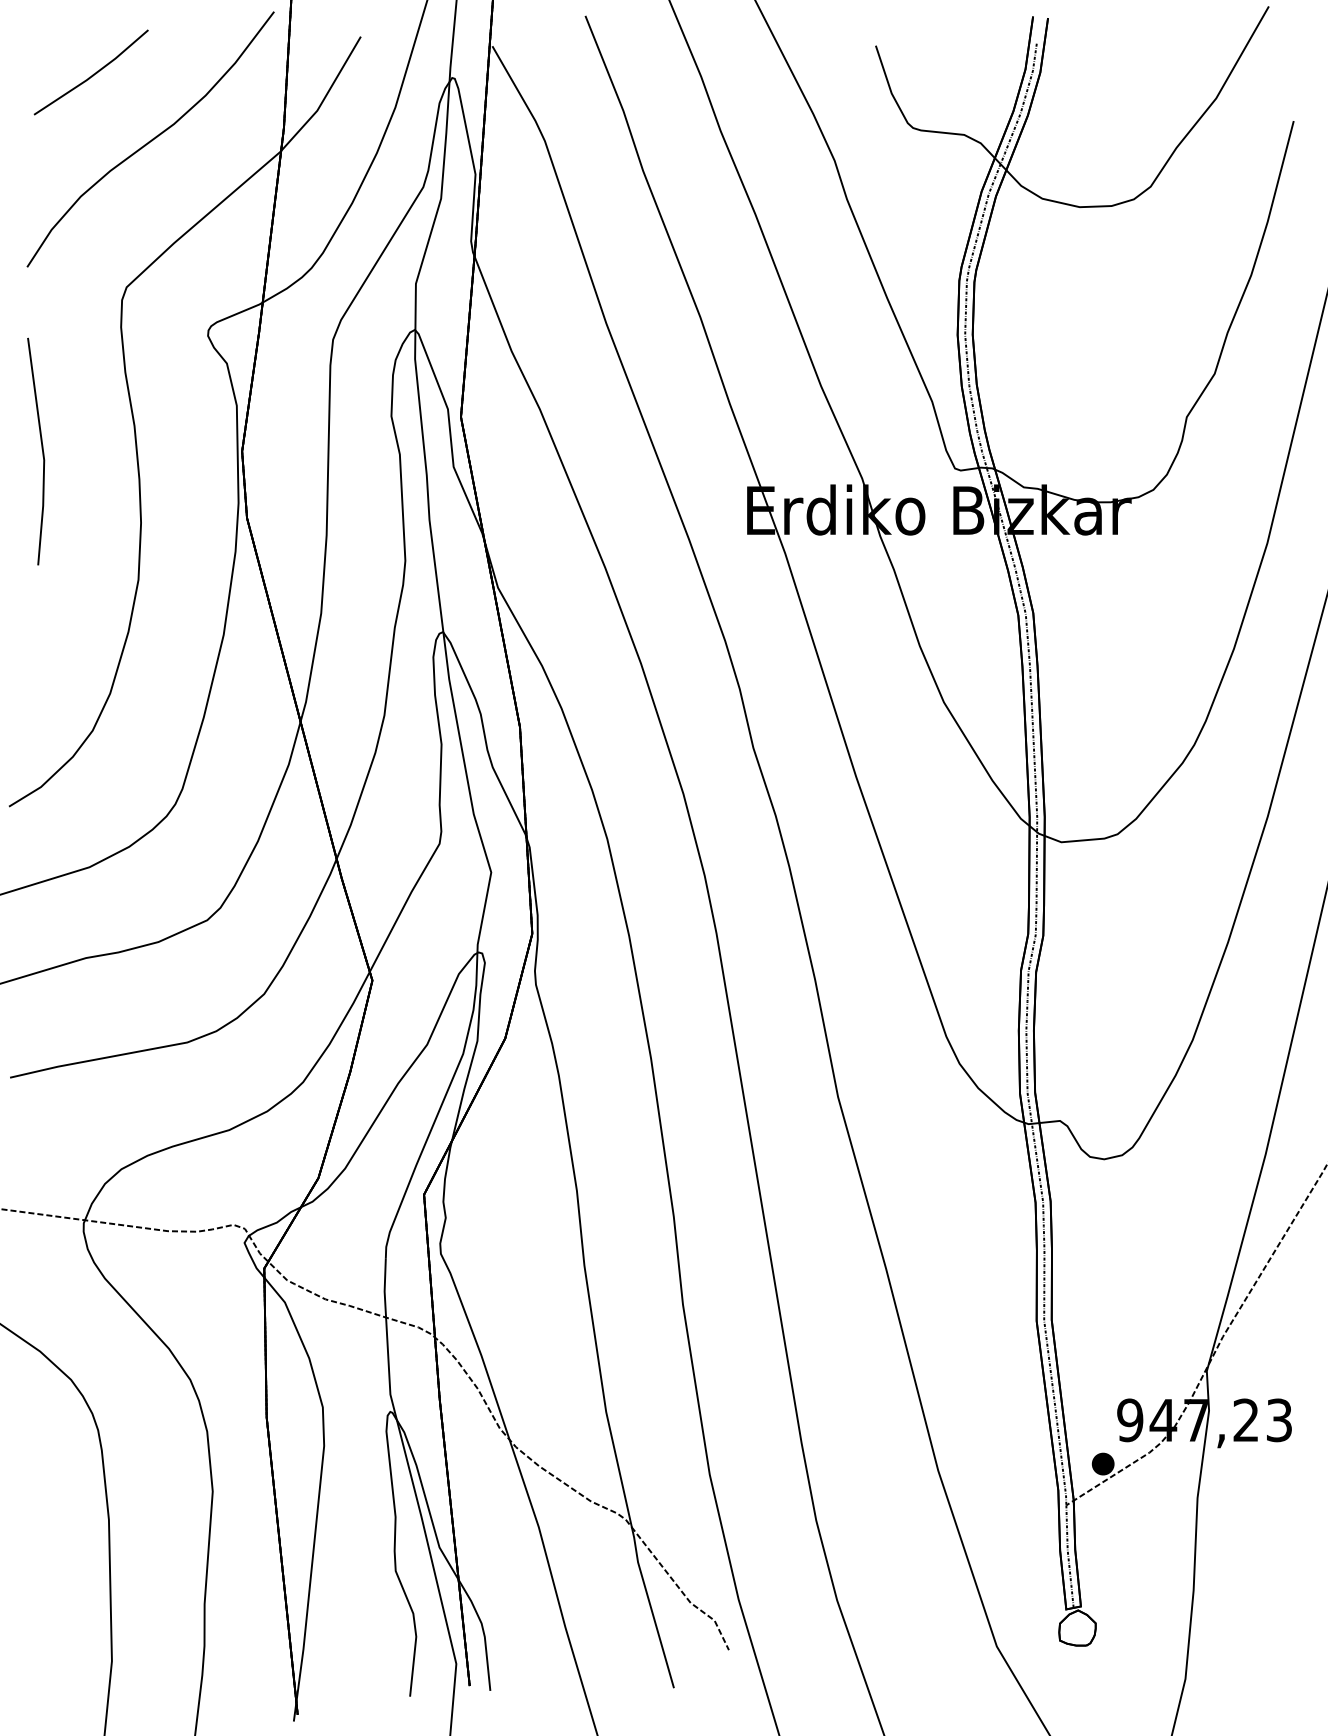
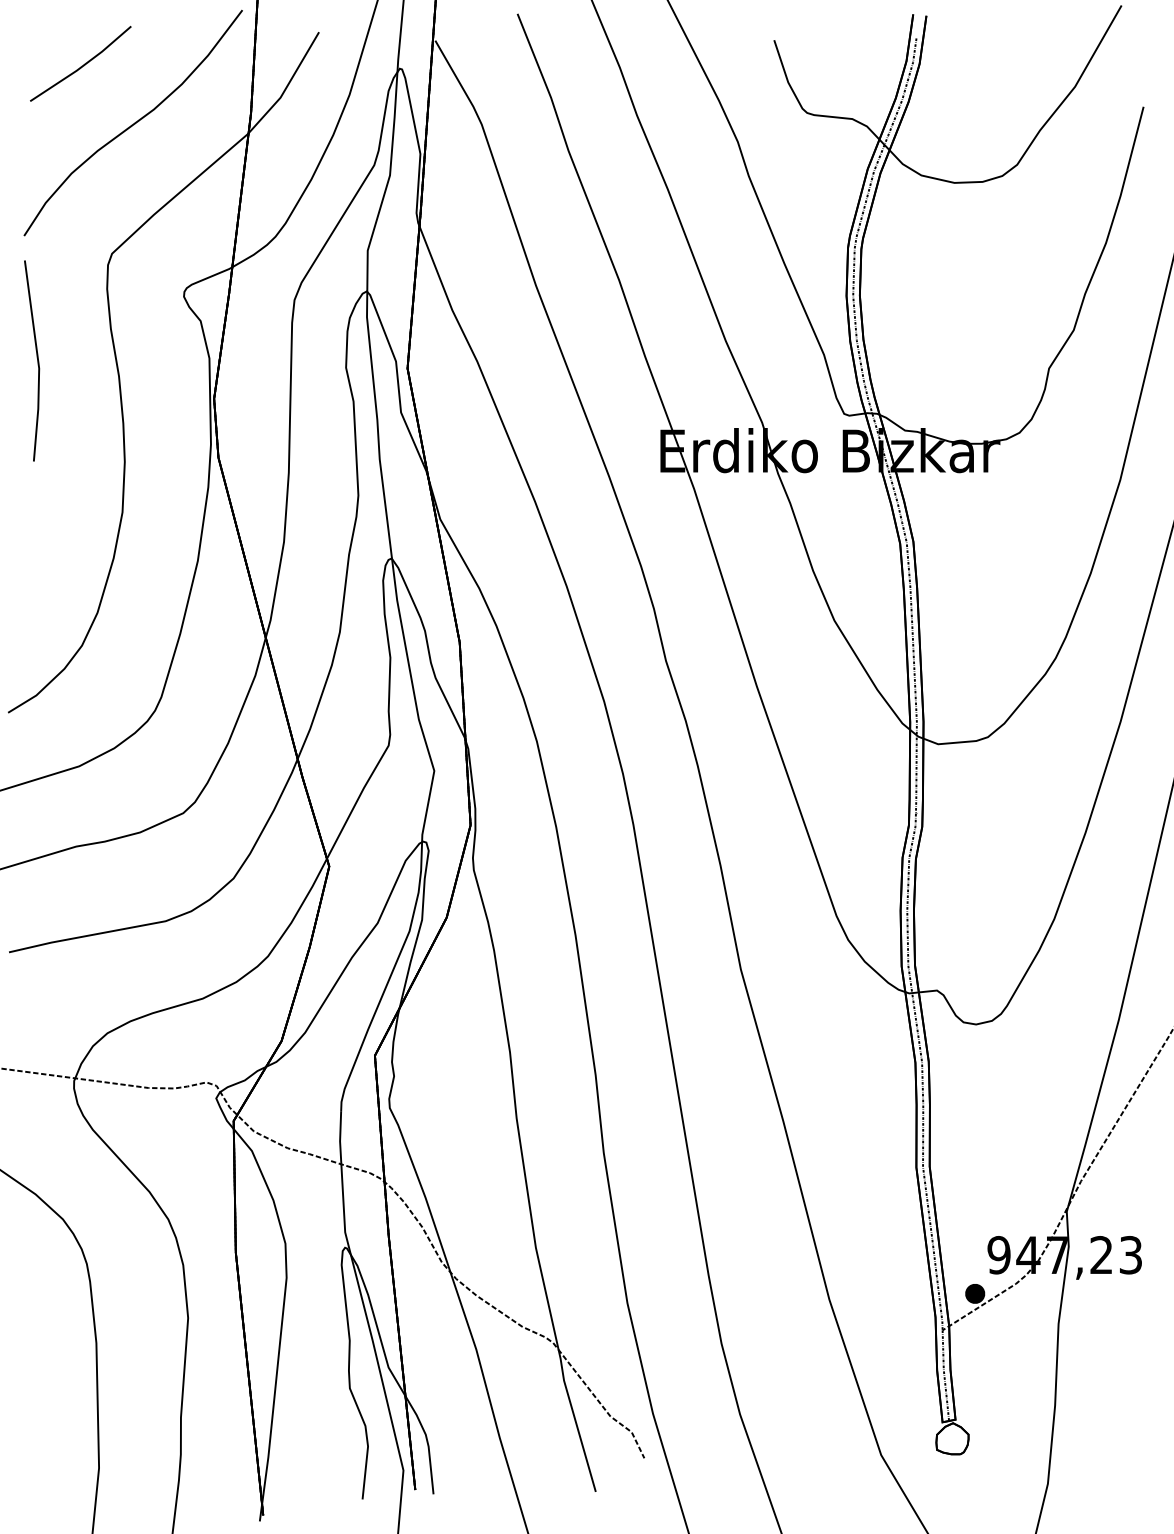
line: (41, 447) -> (36, 357), moved

